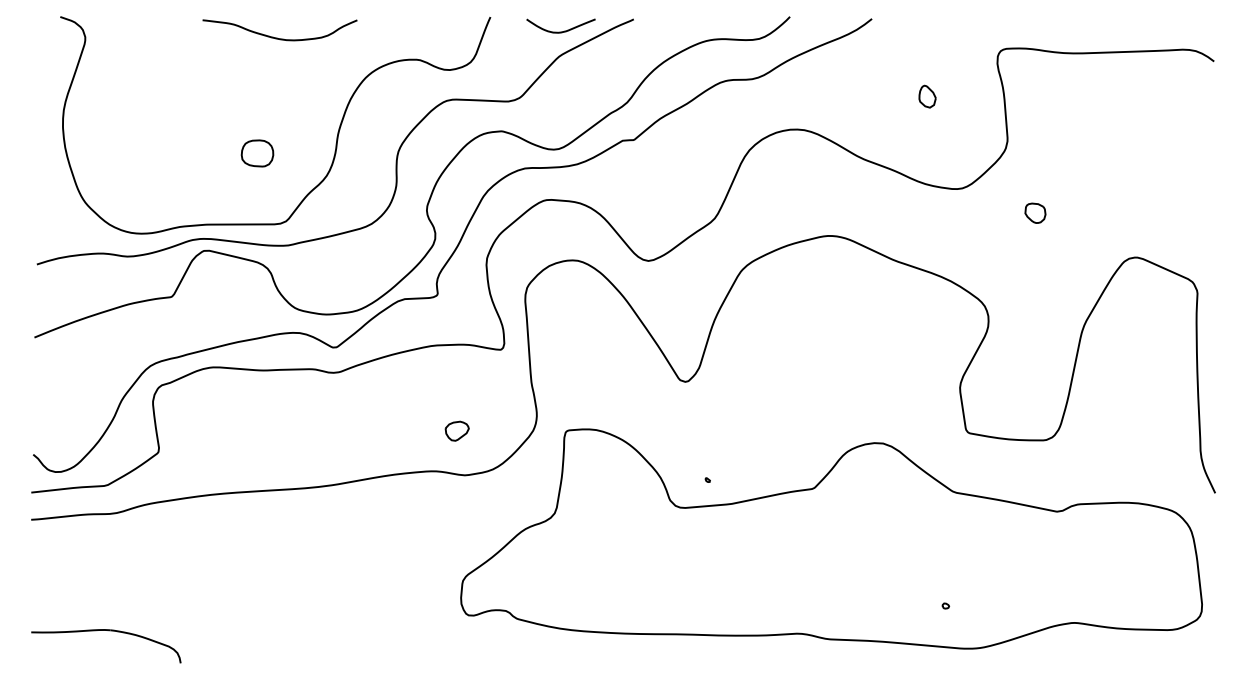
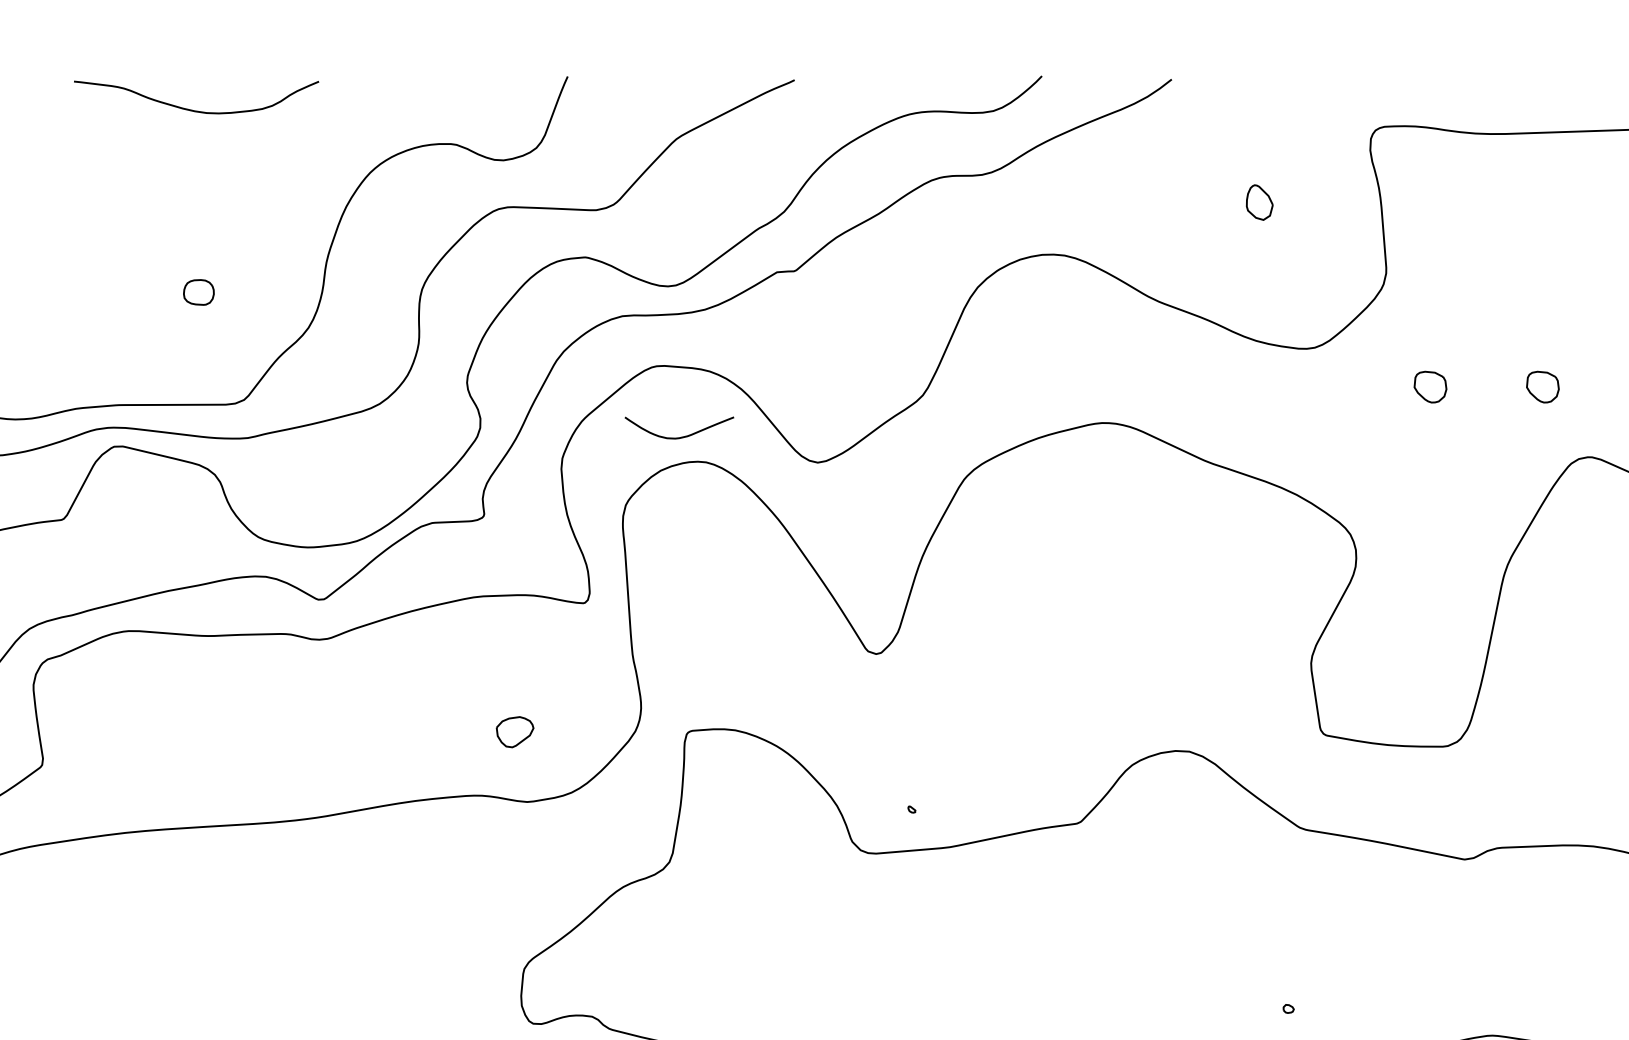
curve: (560, 31) -> (678, 436), moved
curve: (277, 37) -> (192, 108), moved
part: (257, 153) -> (198, 292), size x0.6
part: (1106, 212) -> (1542, 385), added

